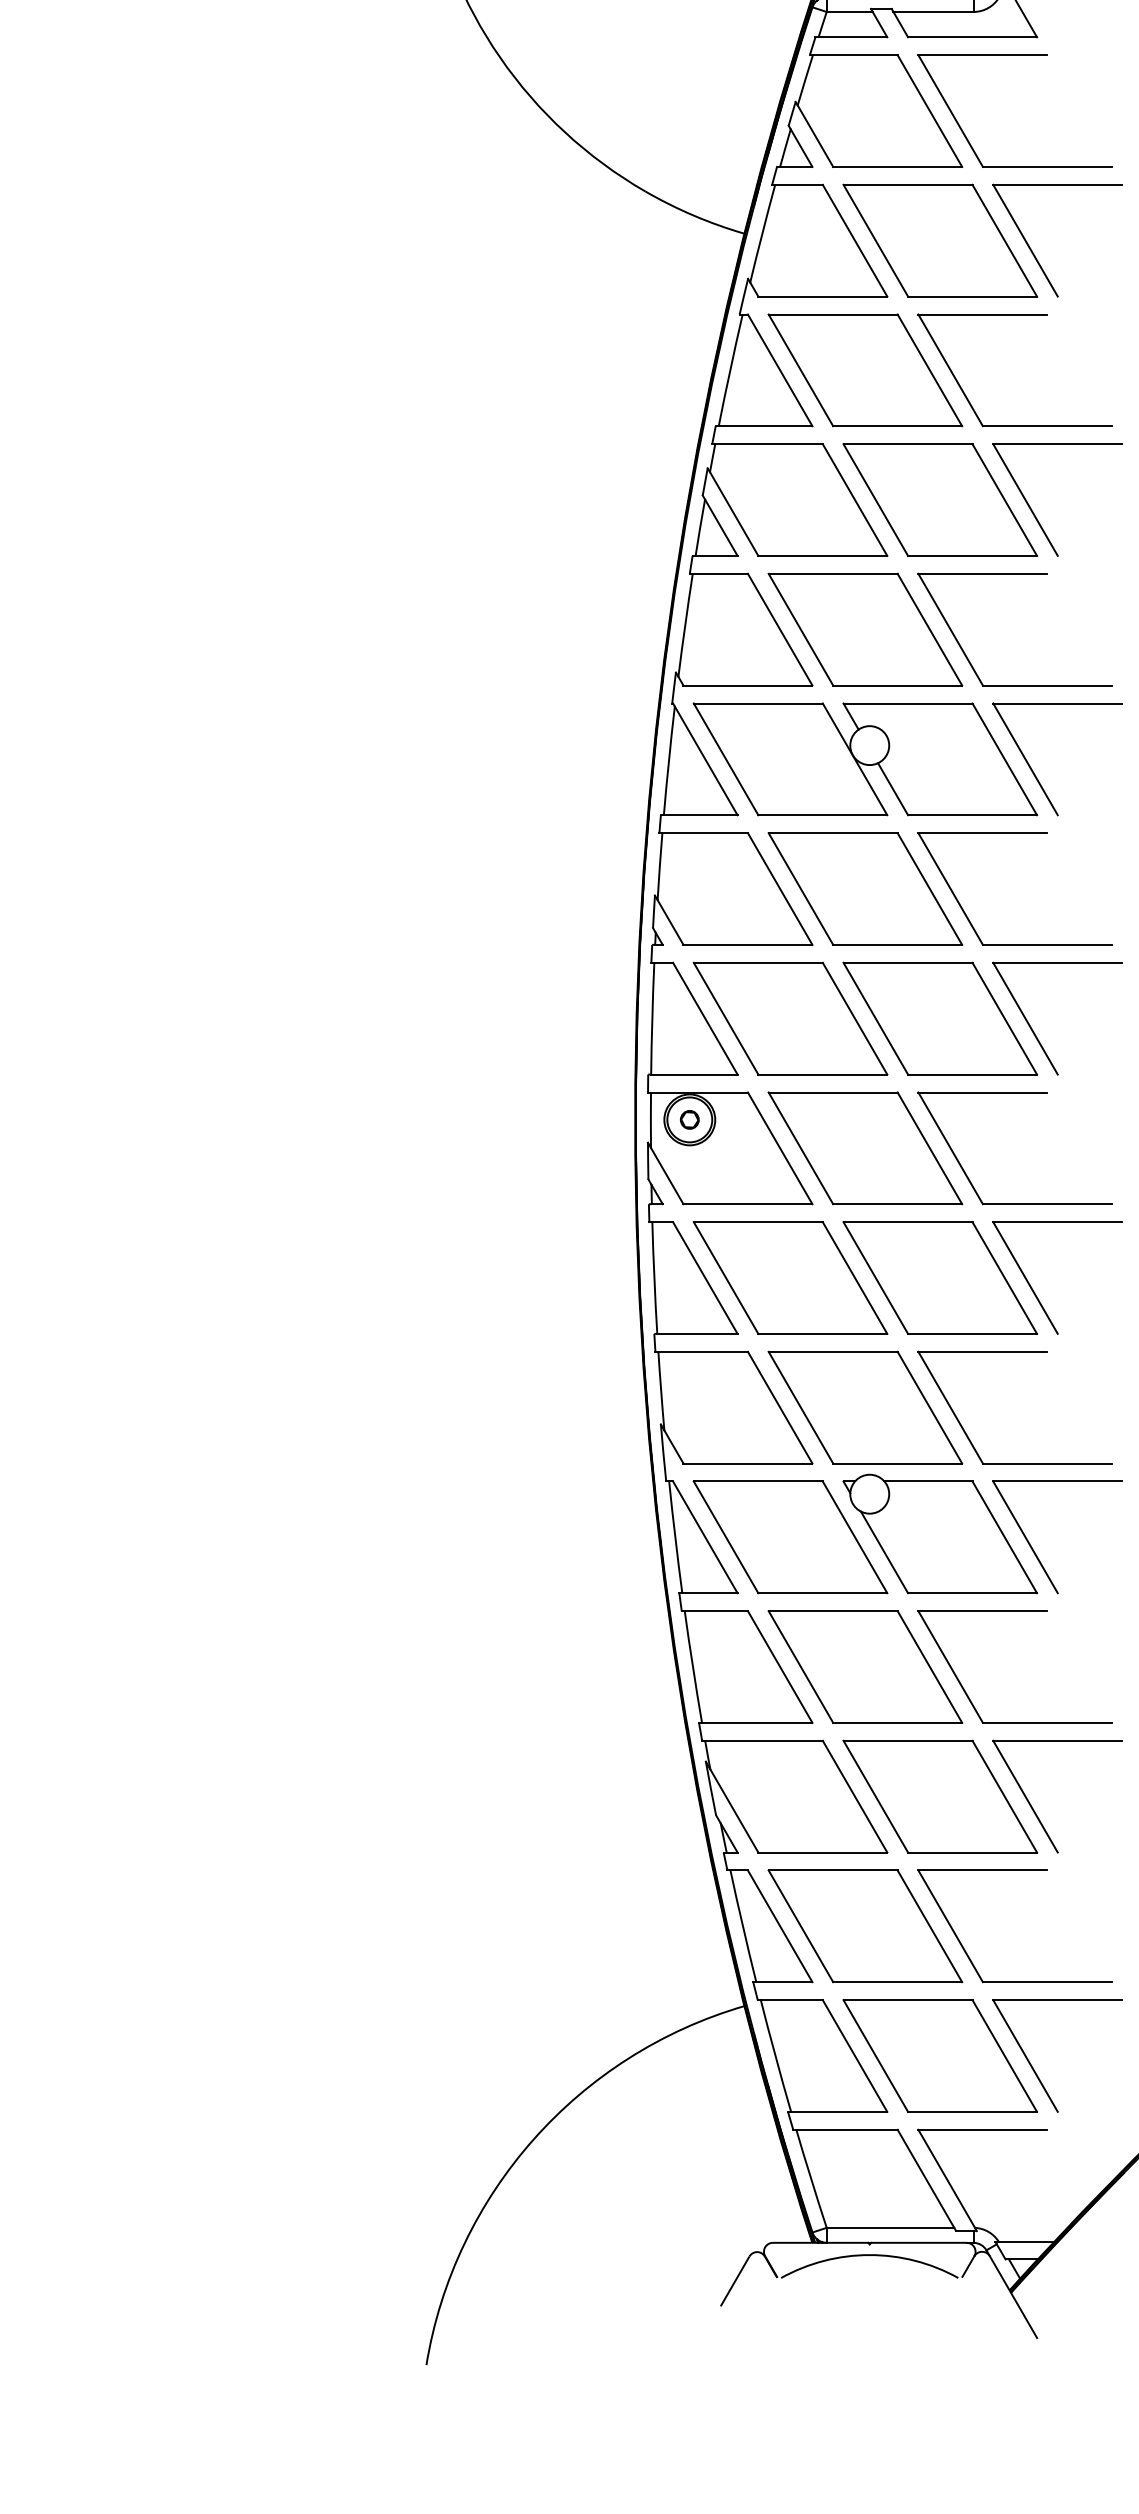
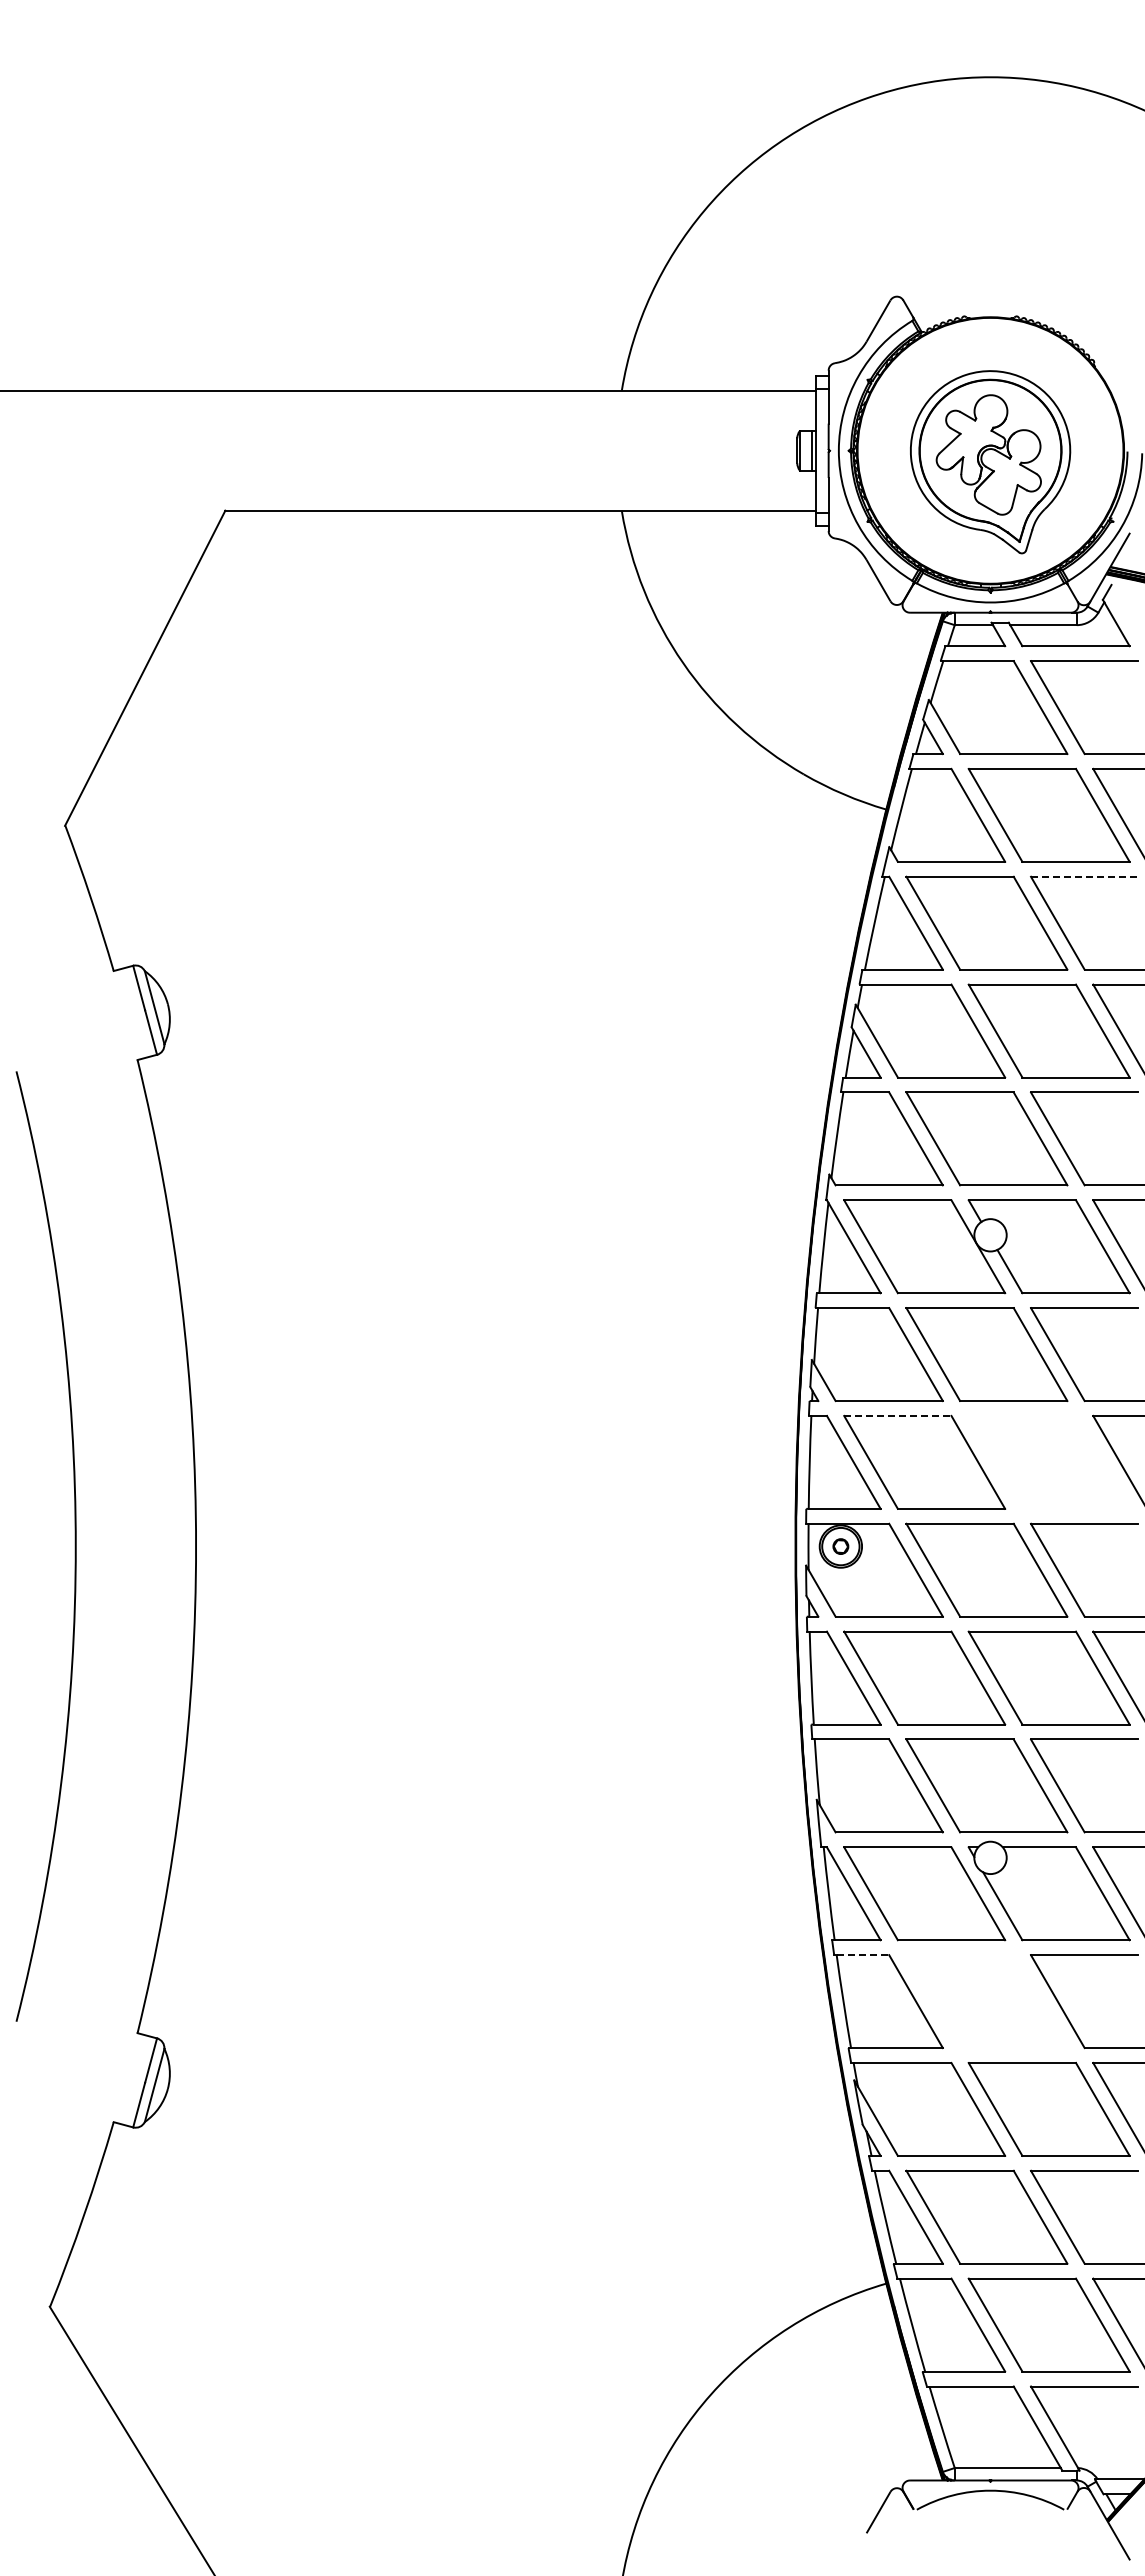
line: (982, 314) -> (1084, 876), solid -> dashed
line: (757, 962) -> (897, 1415), solid -> dashed
part: (939, 1017) -> (1048, 1461), removed
line: (717, 1611) -> (863, 1955), solid -> dashed
part: (864, 1666) -> (986, 2001), removed

